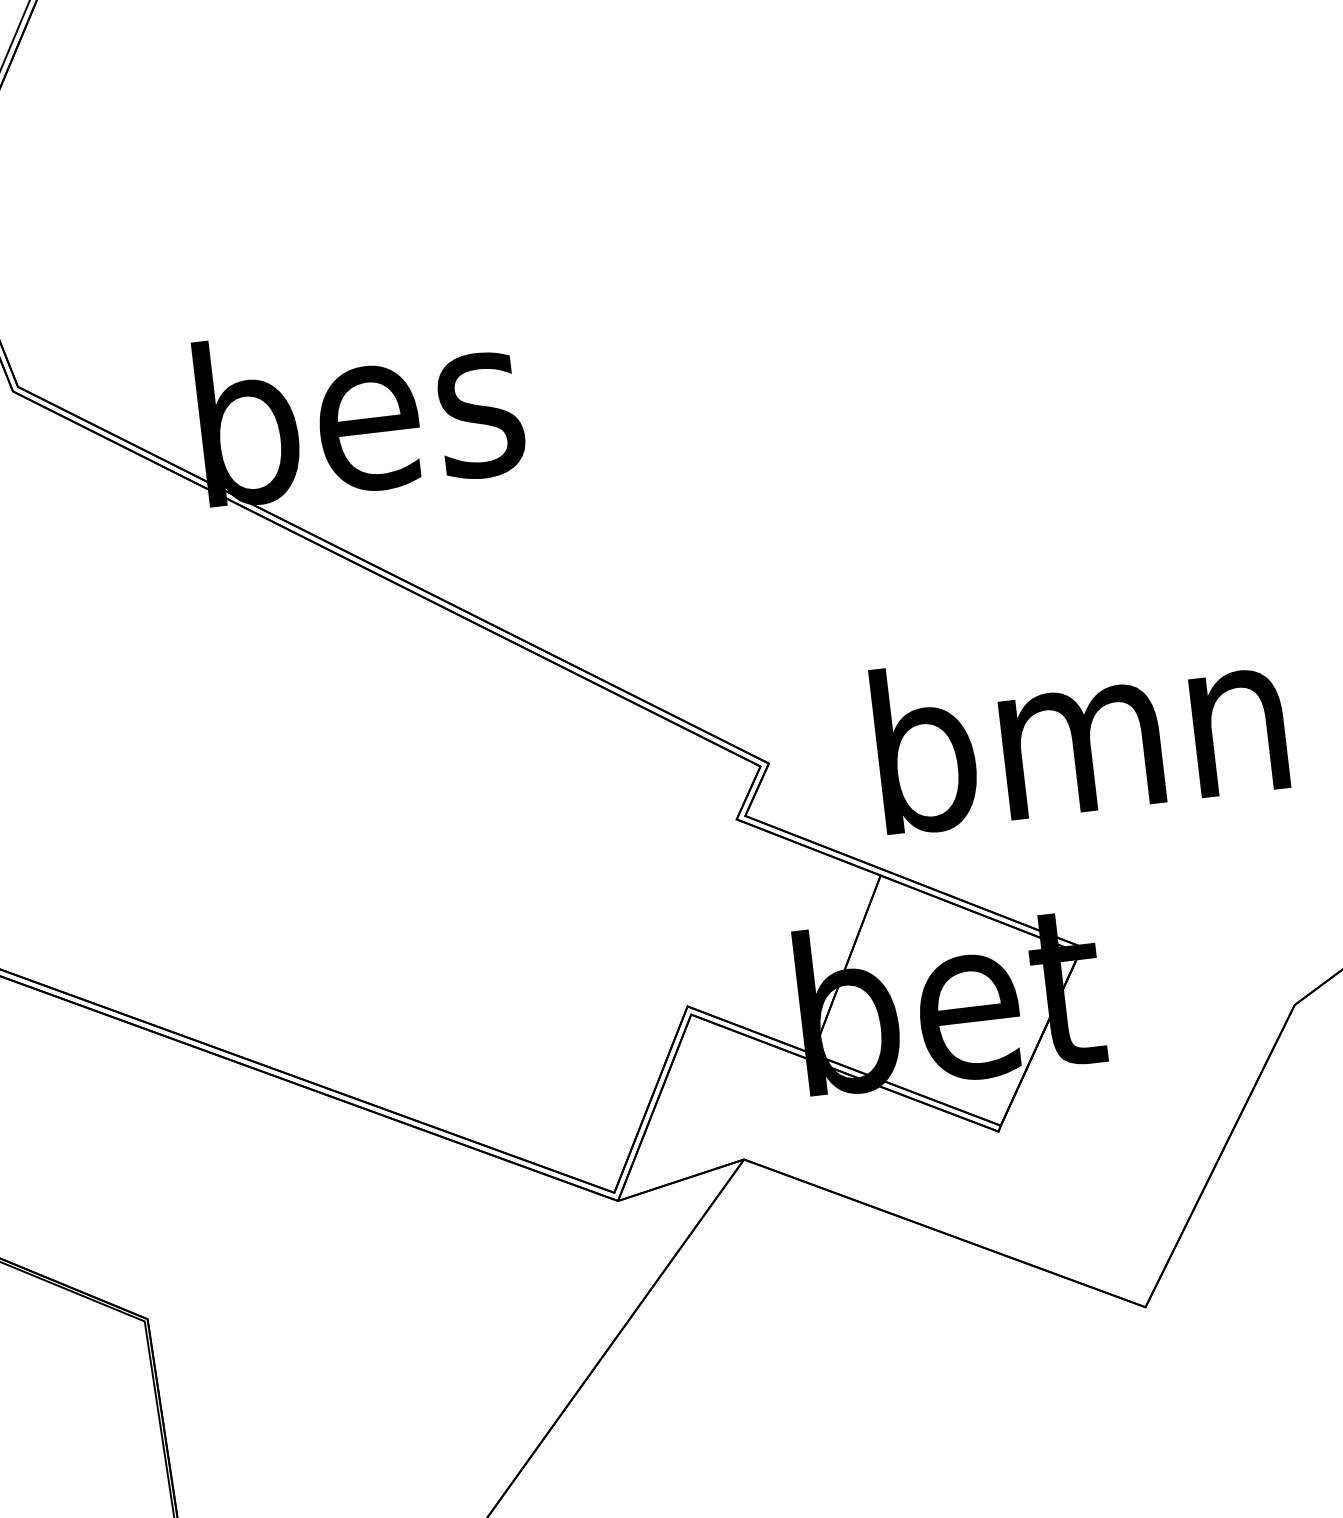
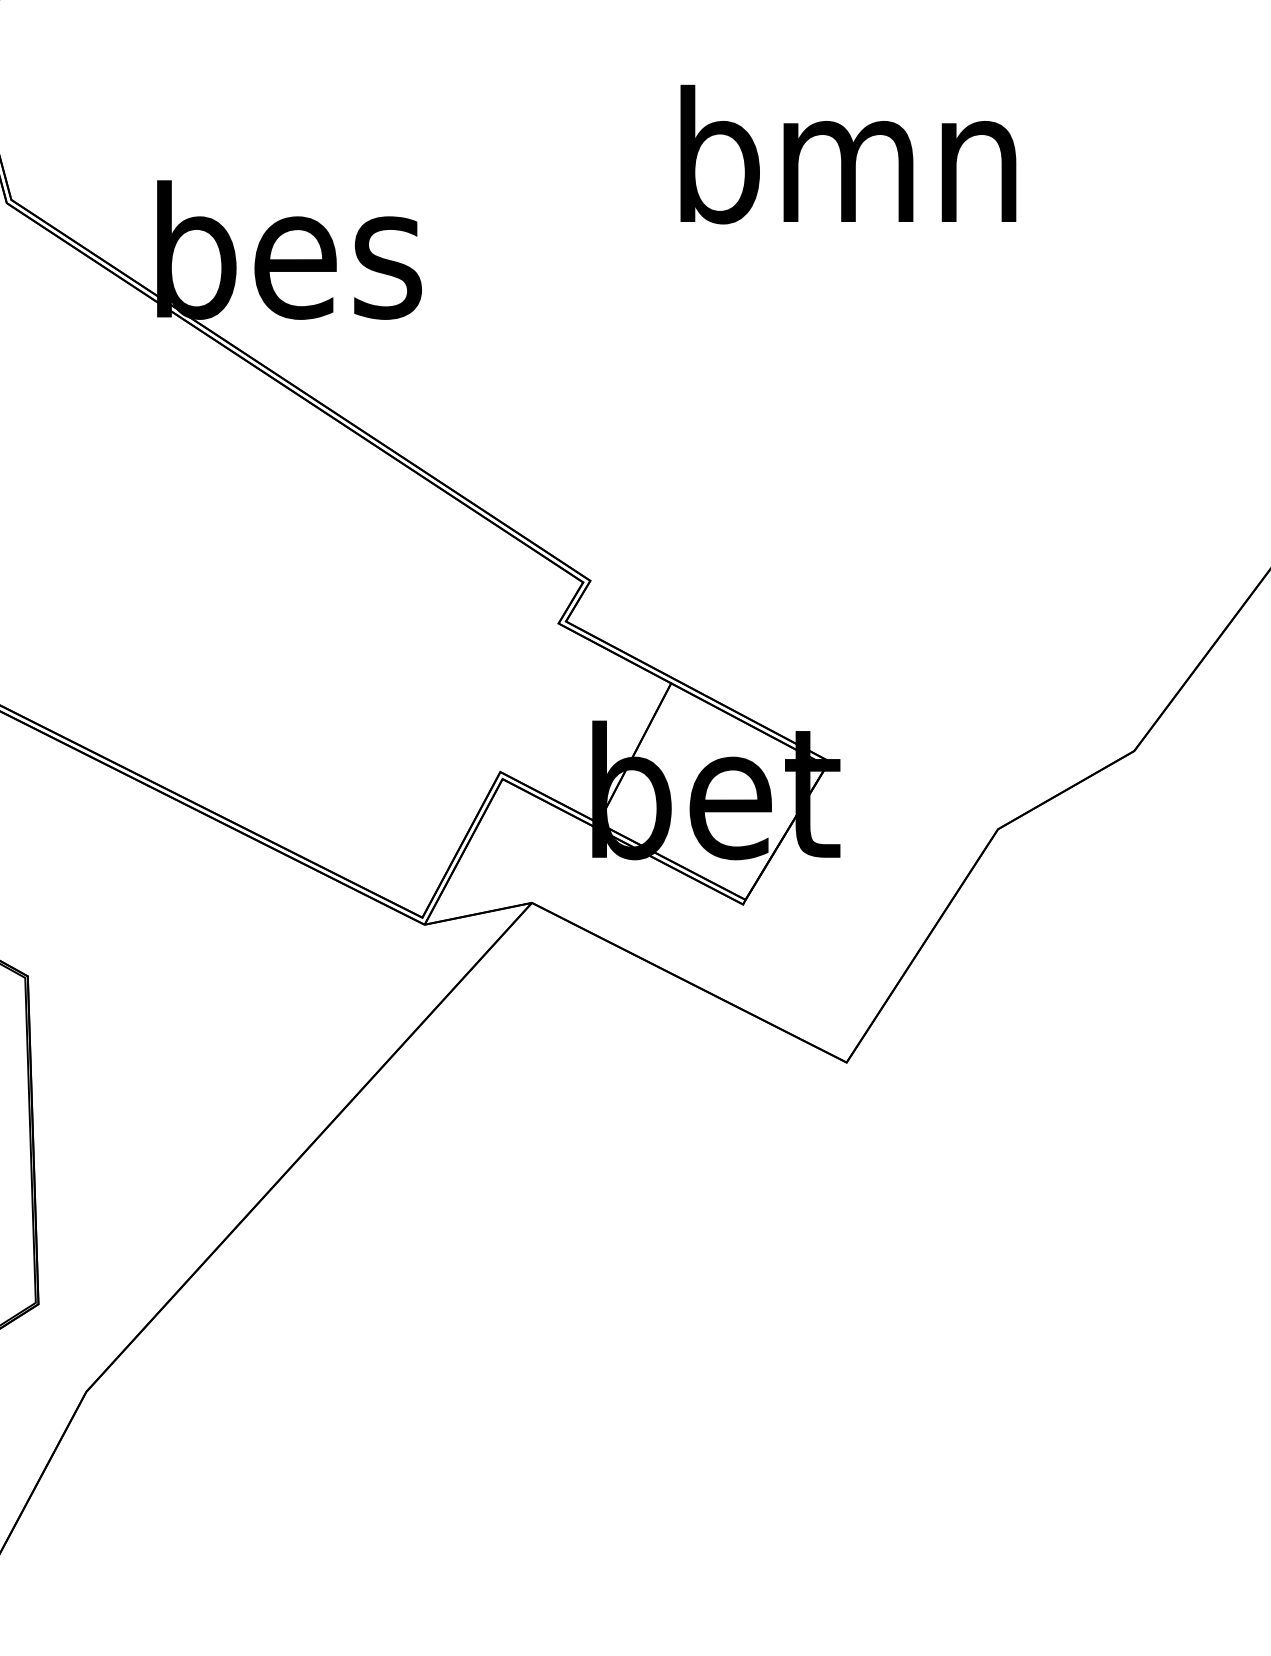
text: (1079, 730) -> (848, 154), moved

